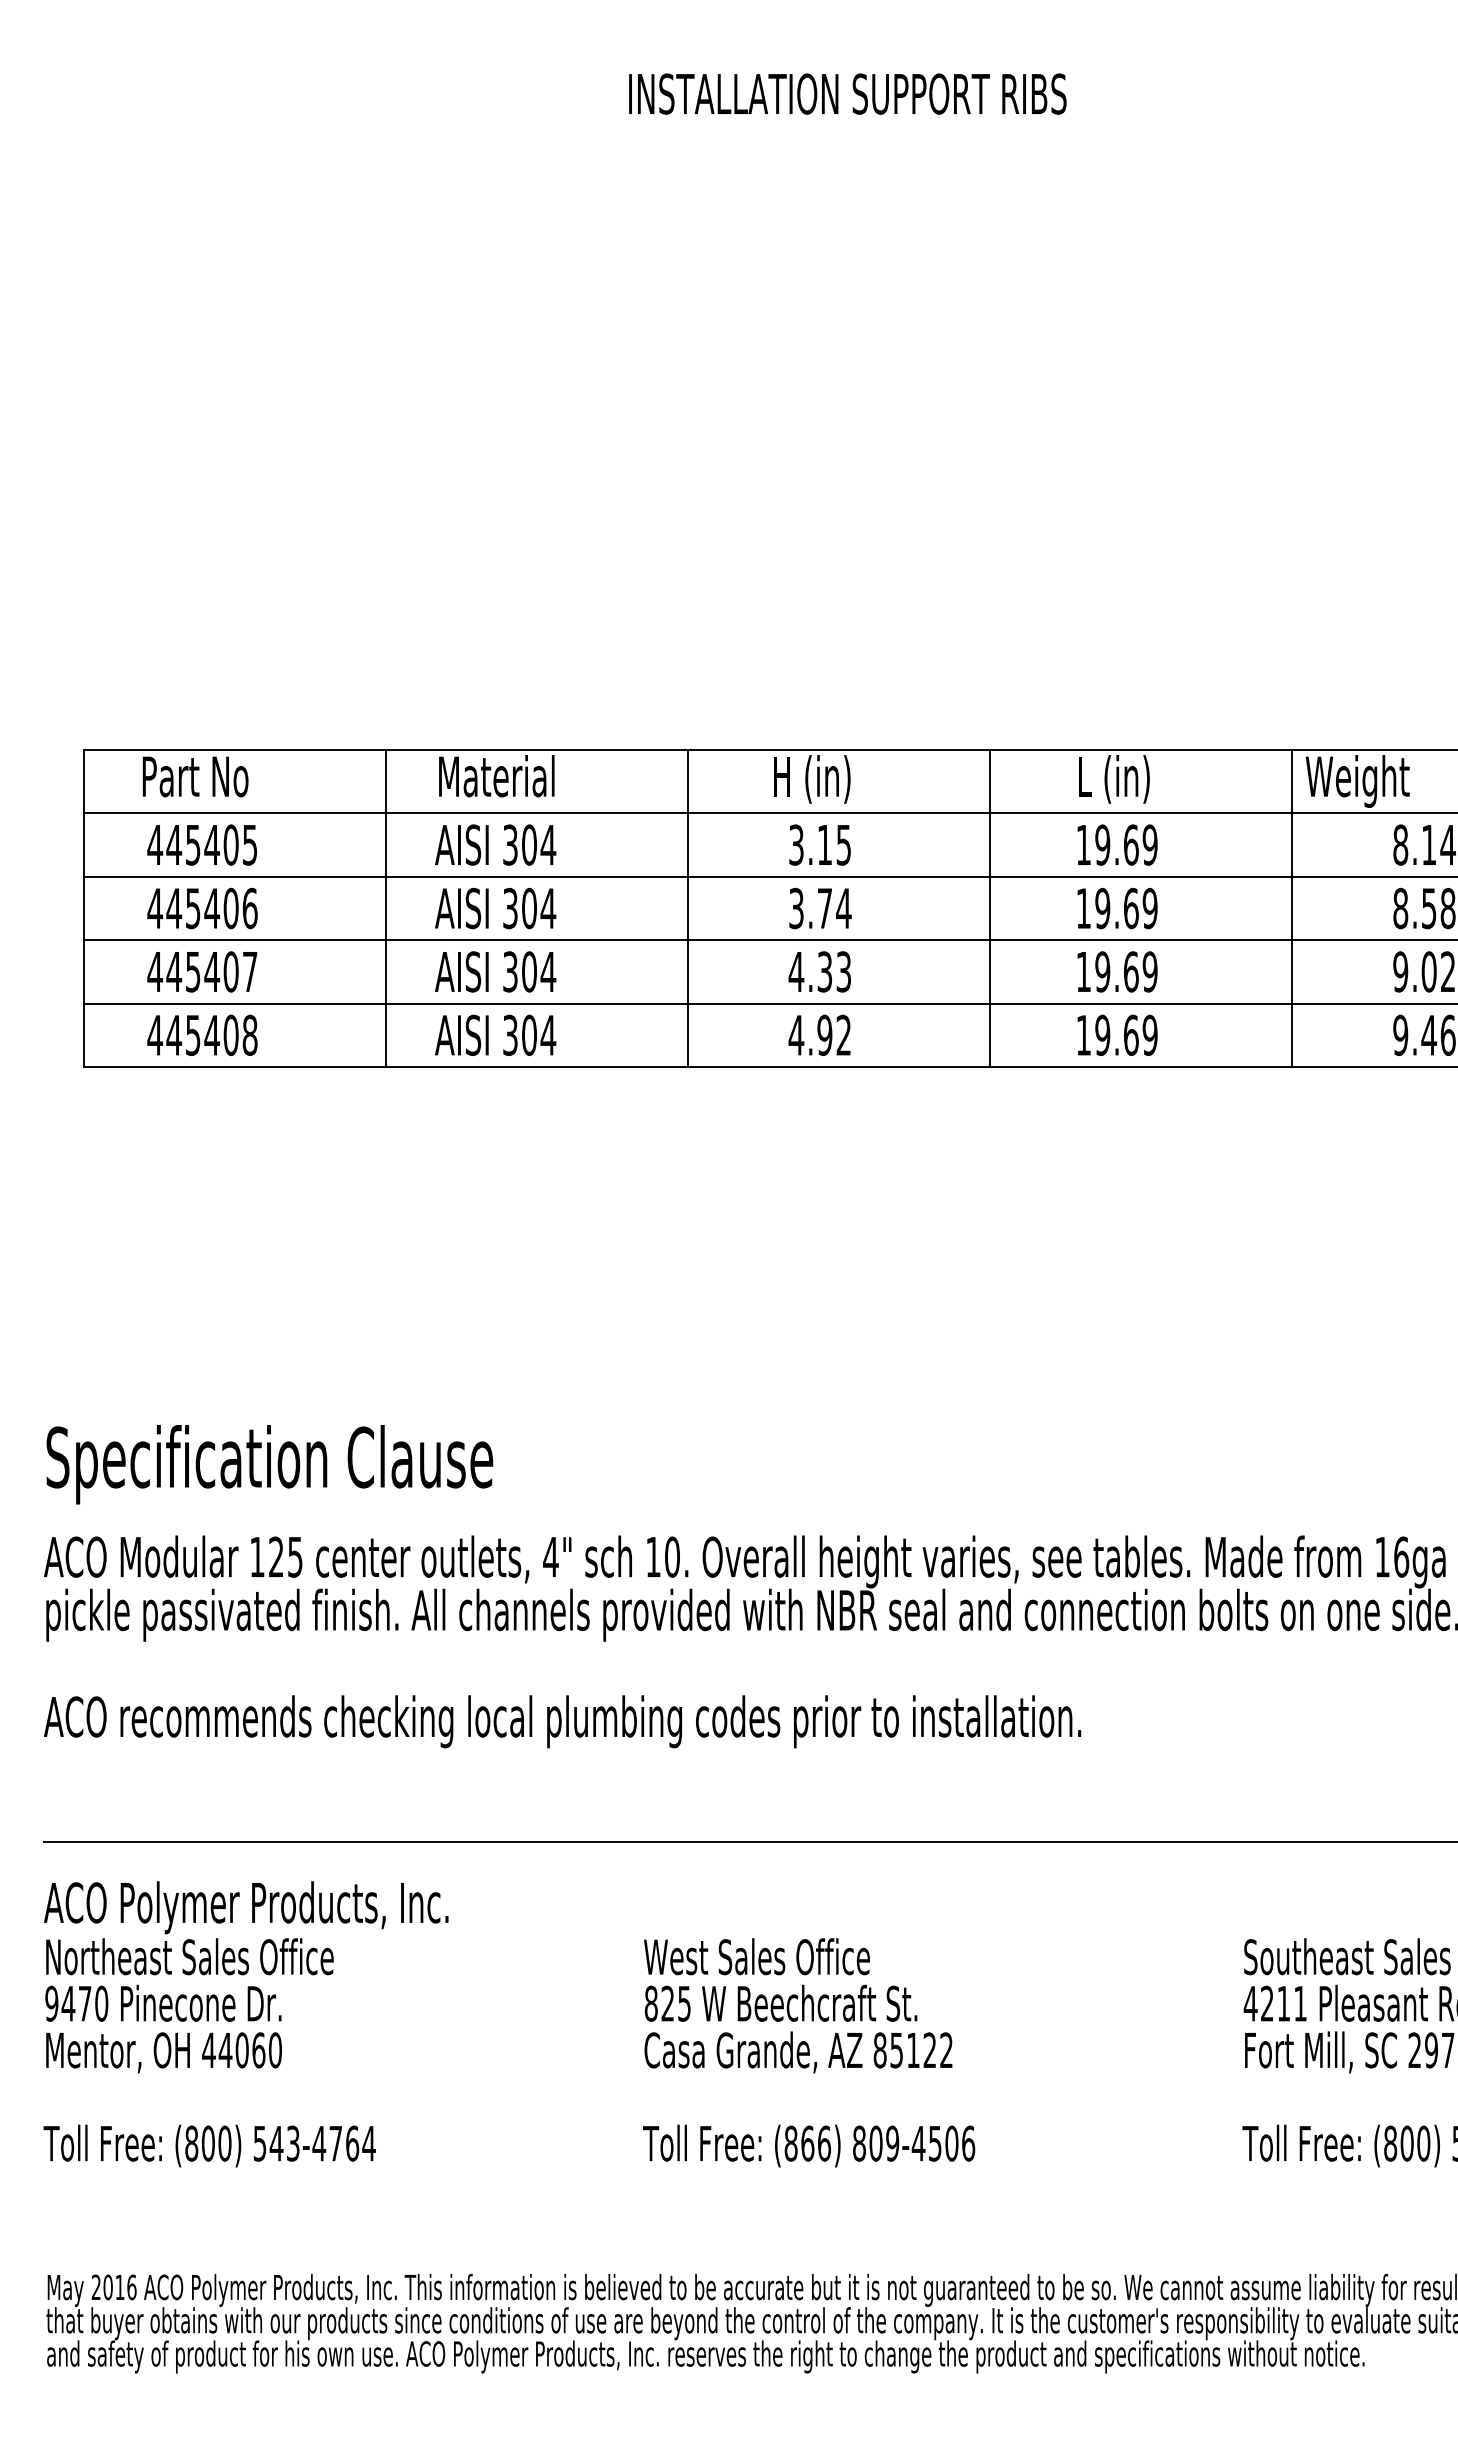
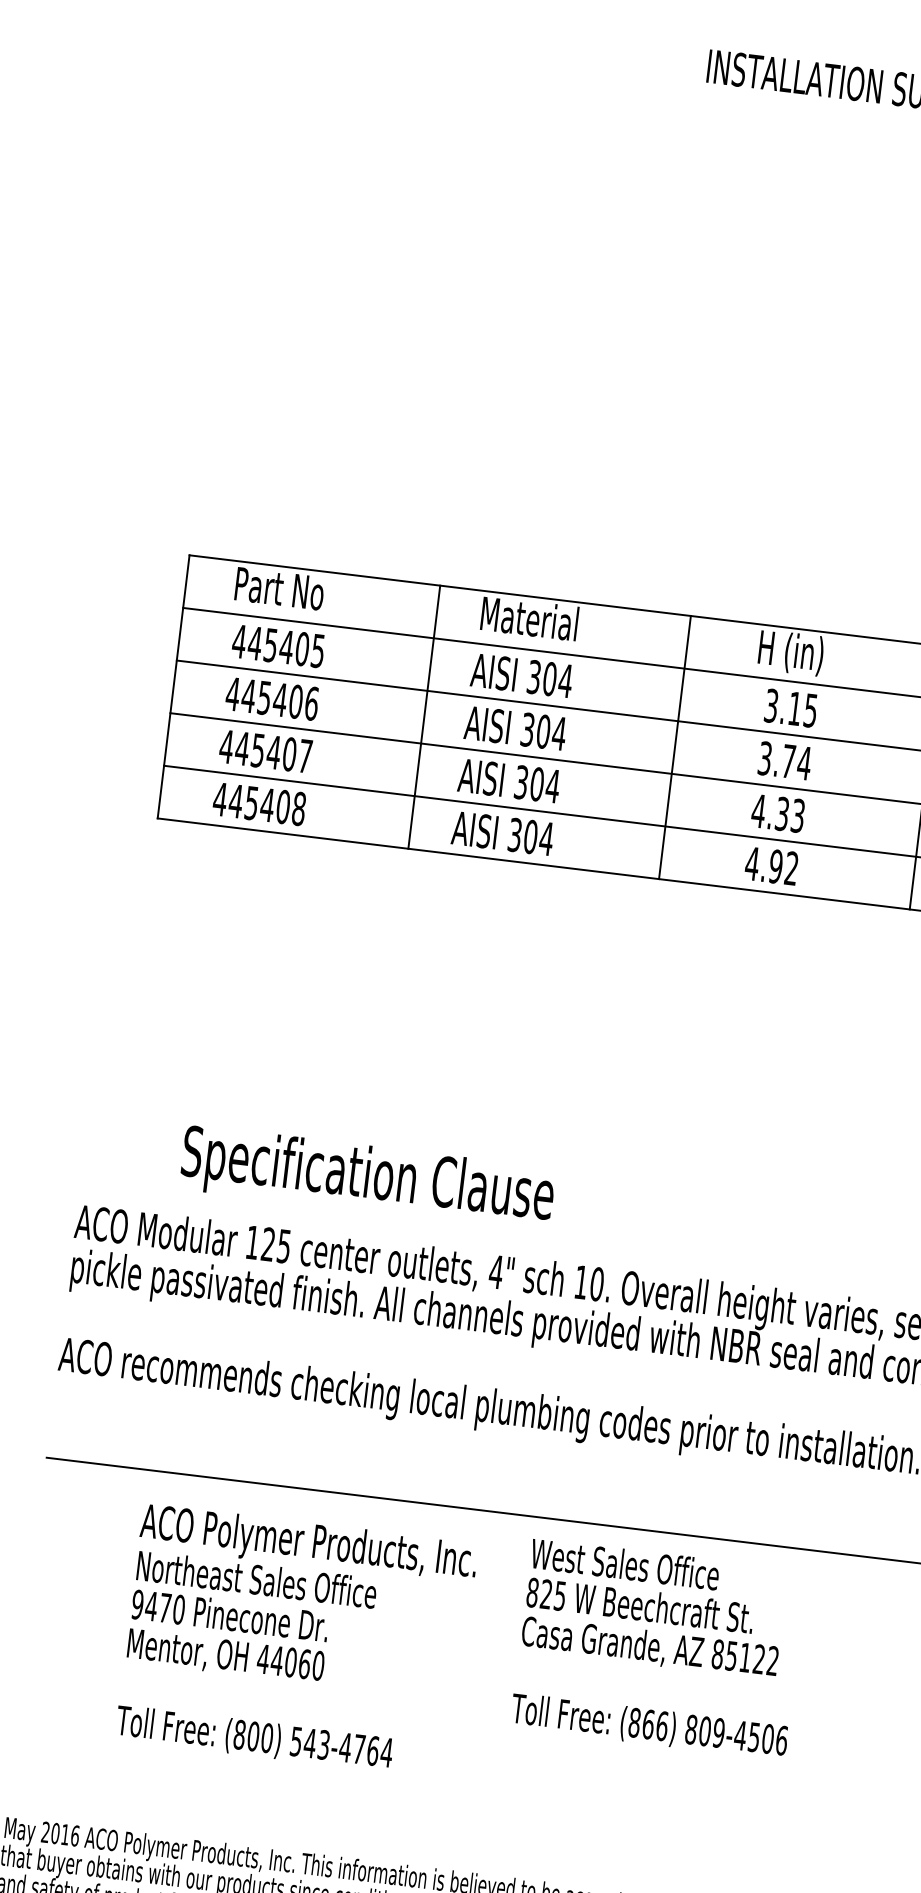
text: (269, 1464) -> (367, 1178), moved
text: (245, 2024) -> (296, 1641), moved
text: (809, 2052) -> (659, 1649), moved

